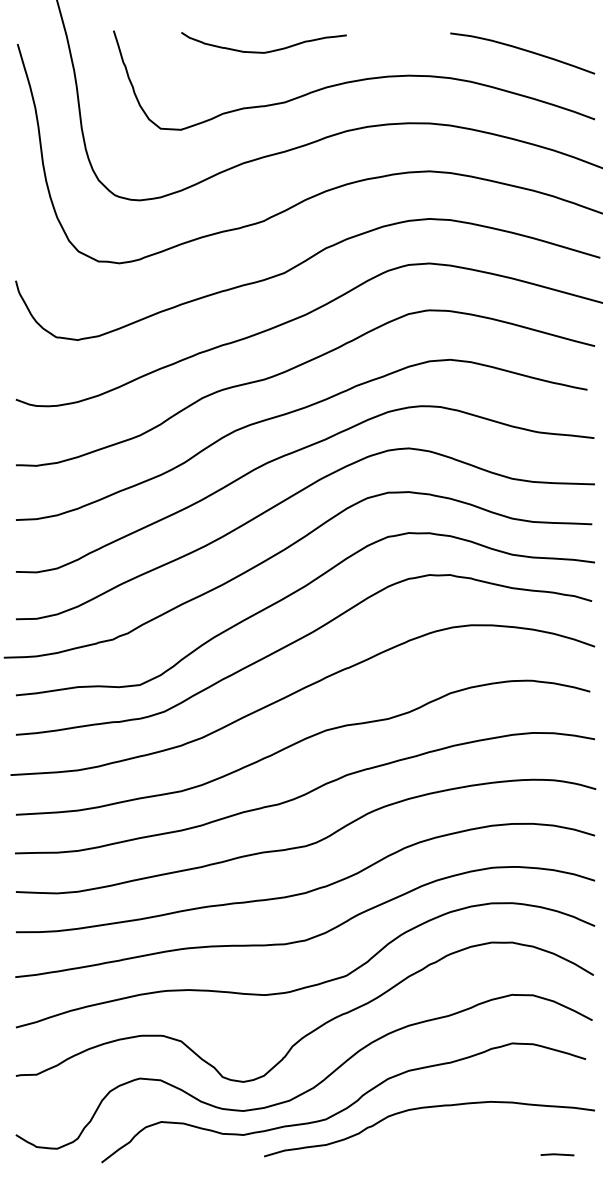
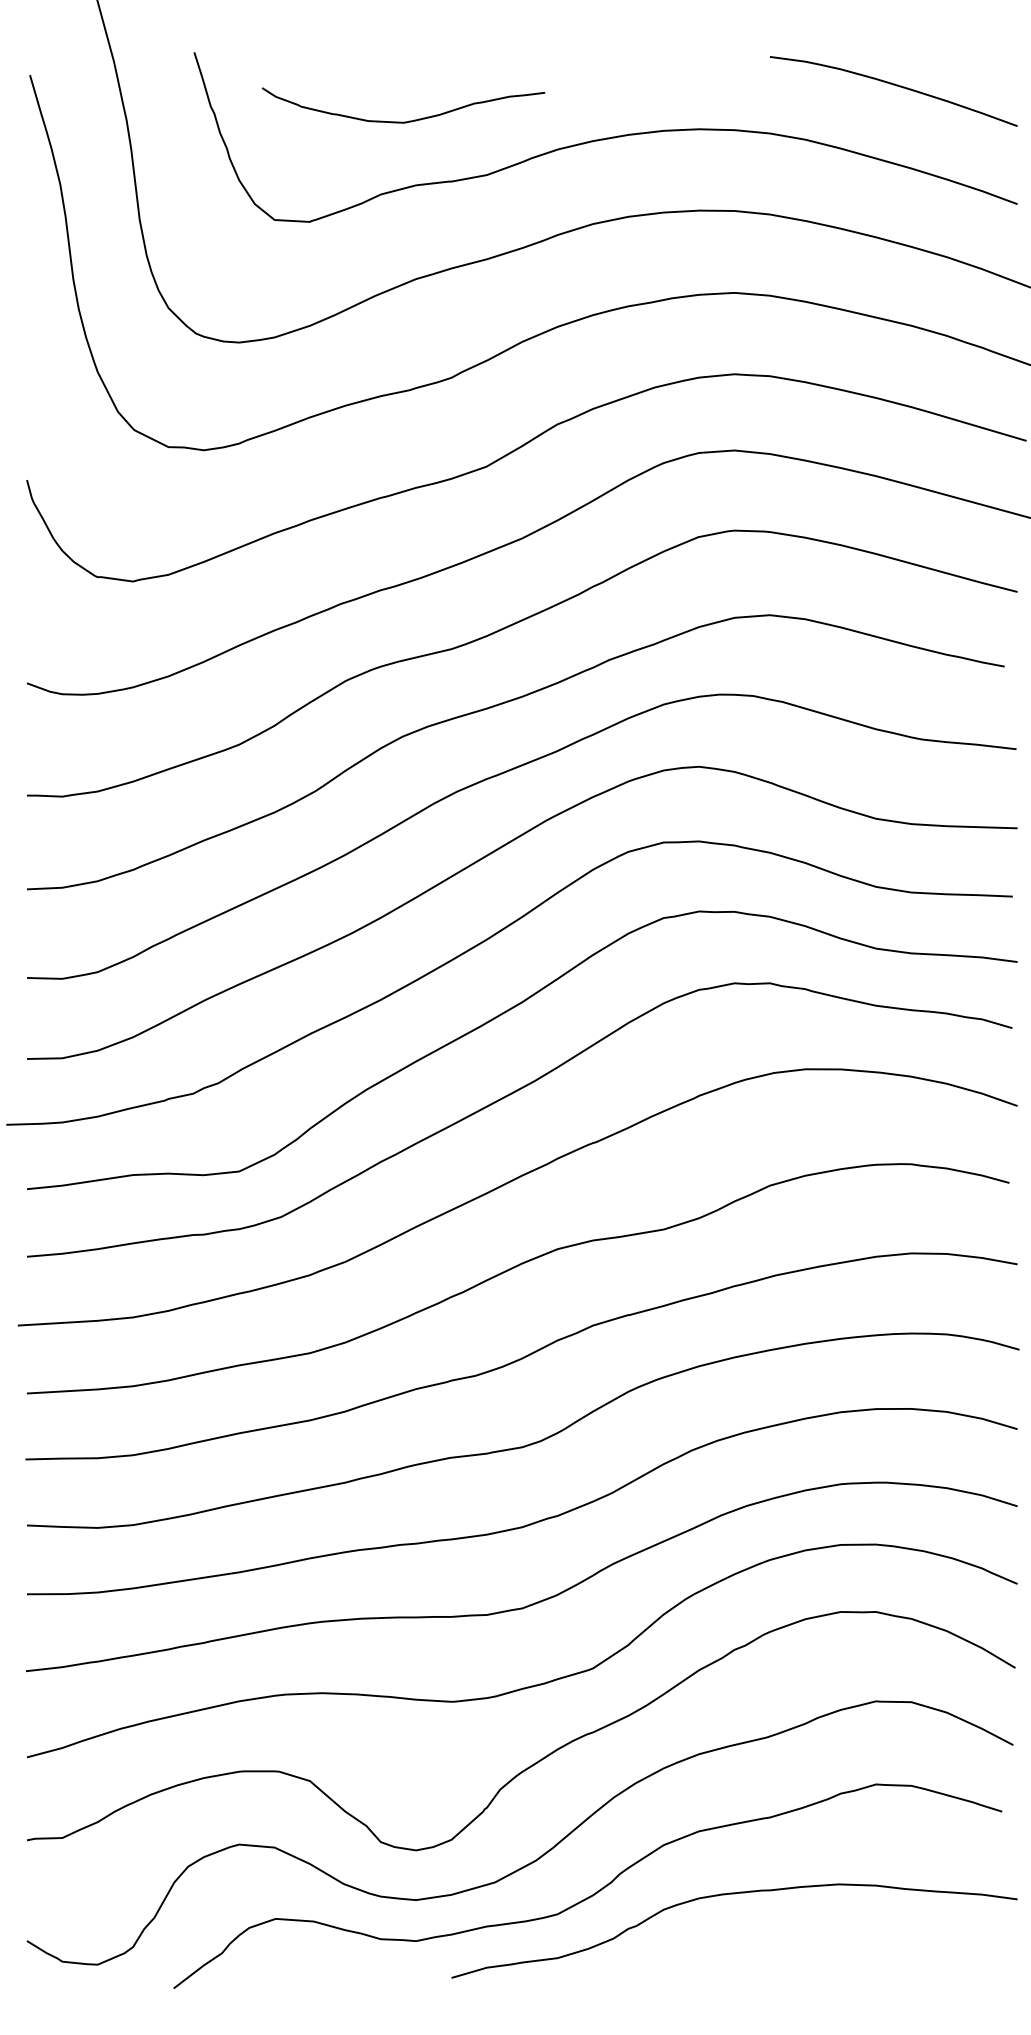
curve: (262, 51) -> (400, 120), moved
line: (557, 1154) -> (953, 1974), removed

